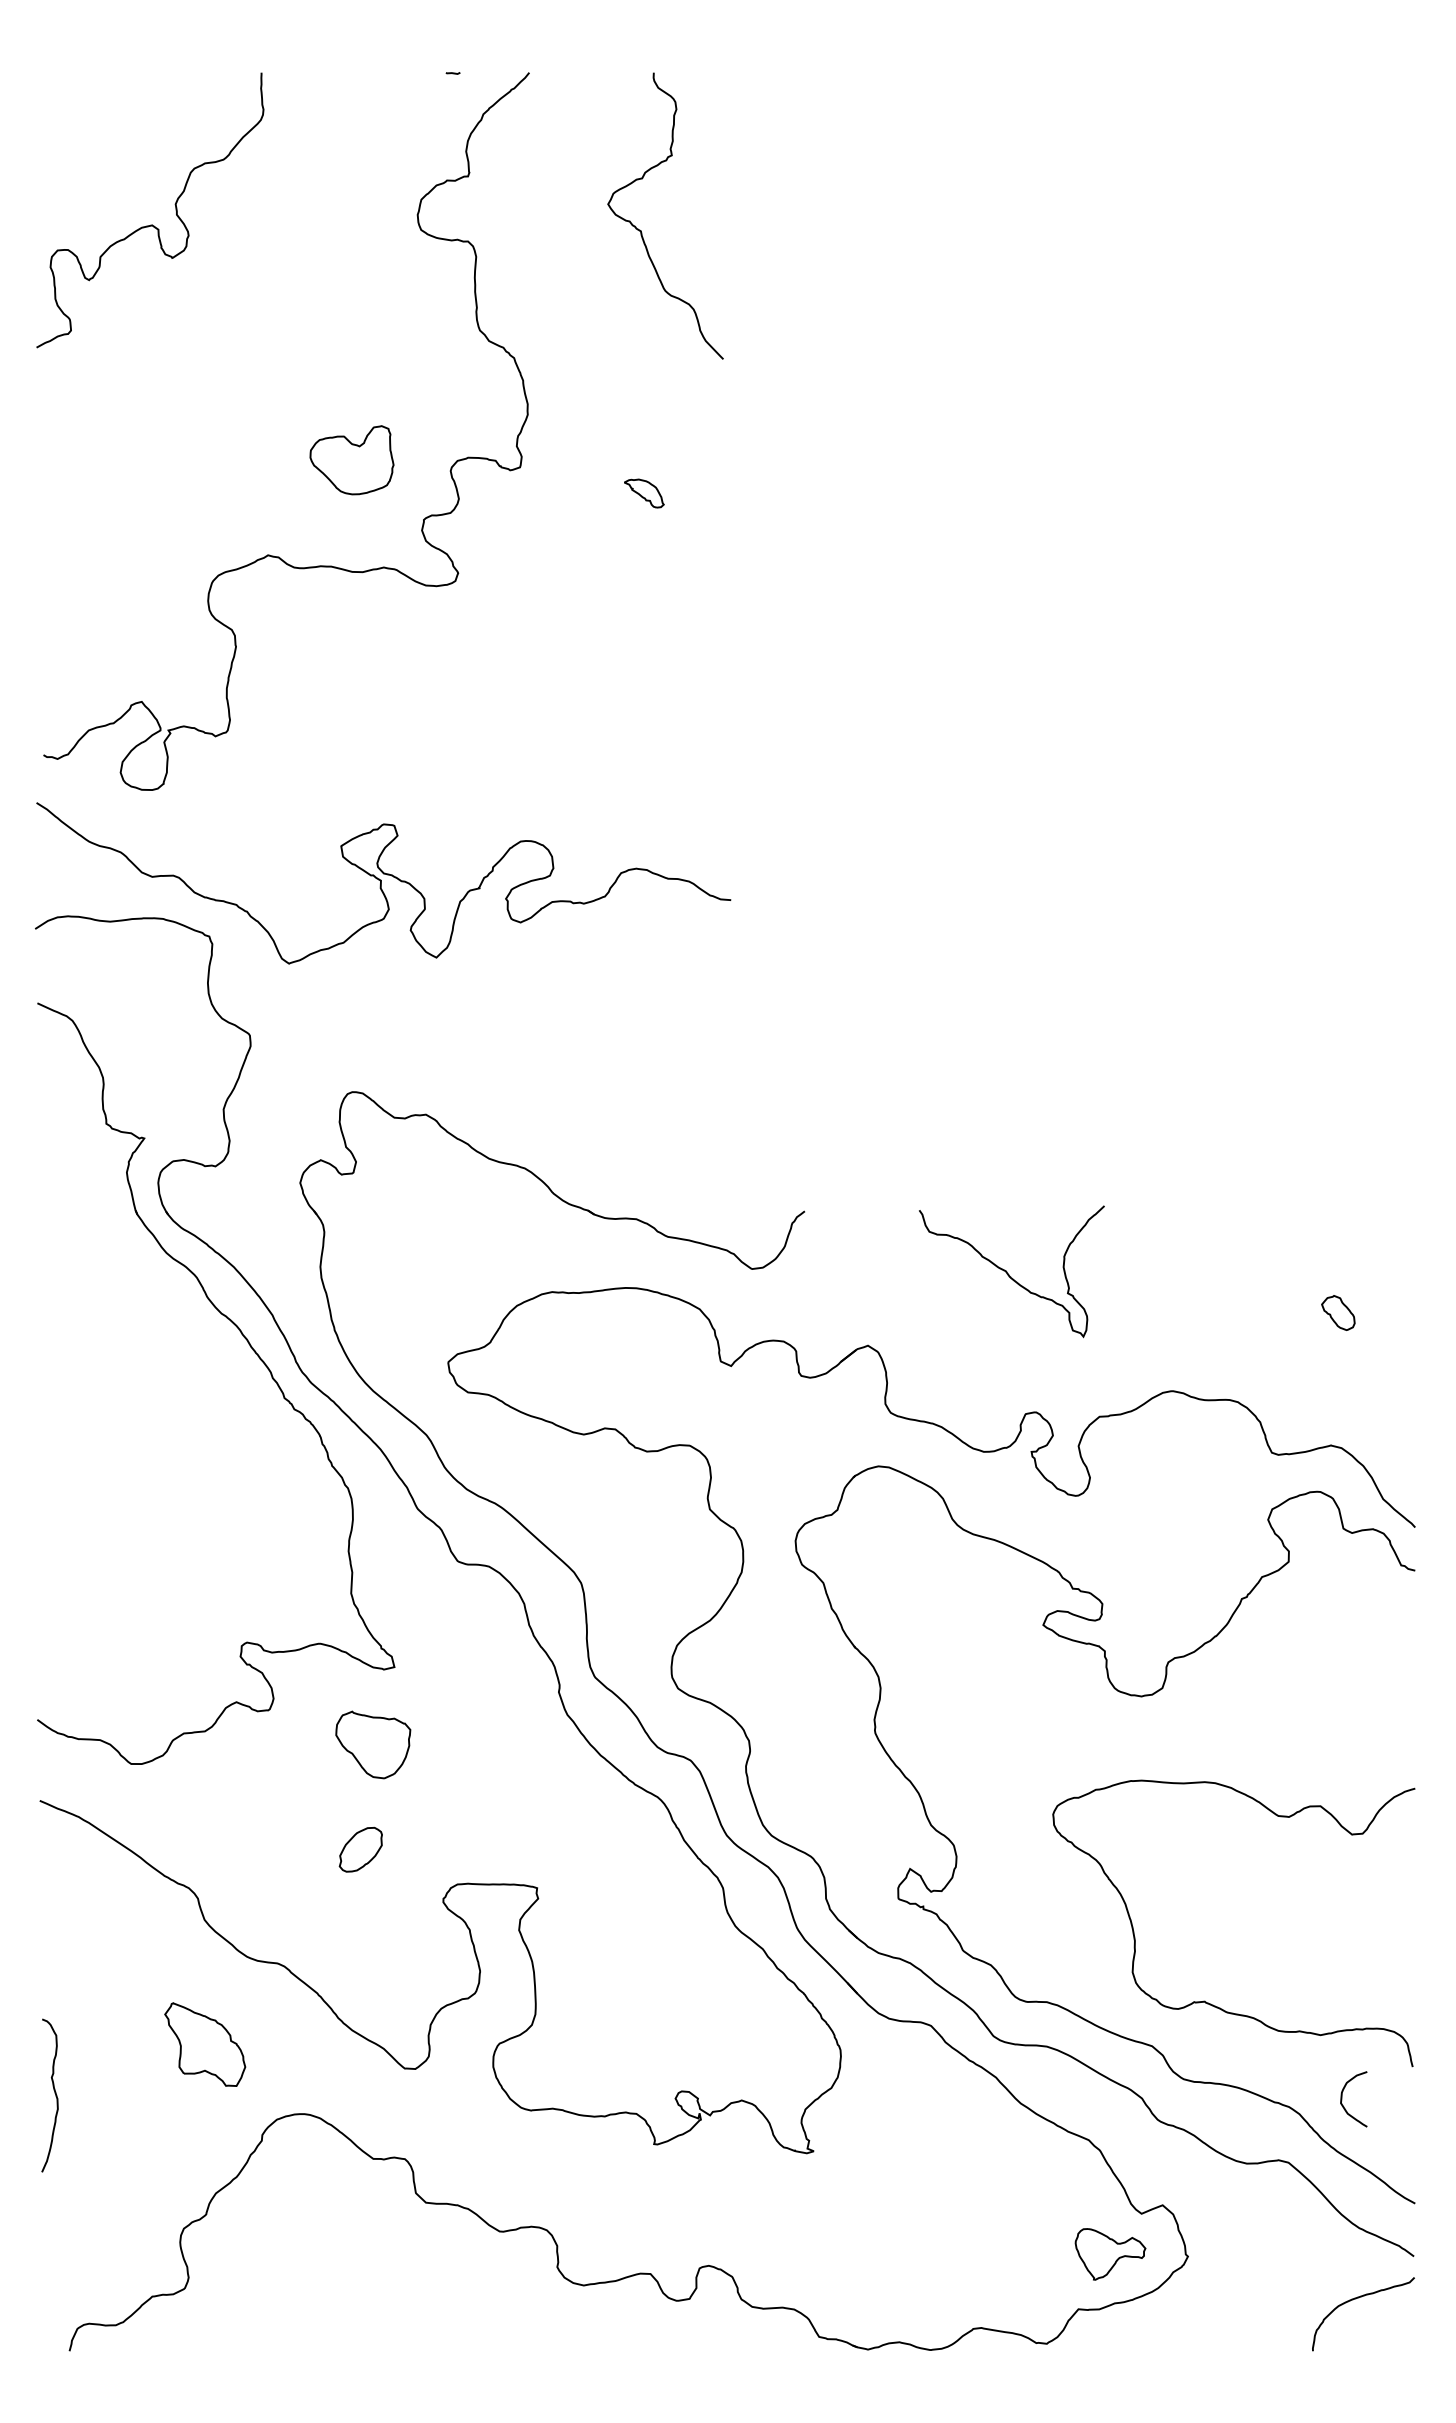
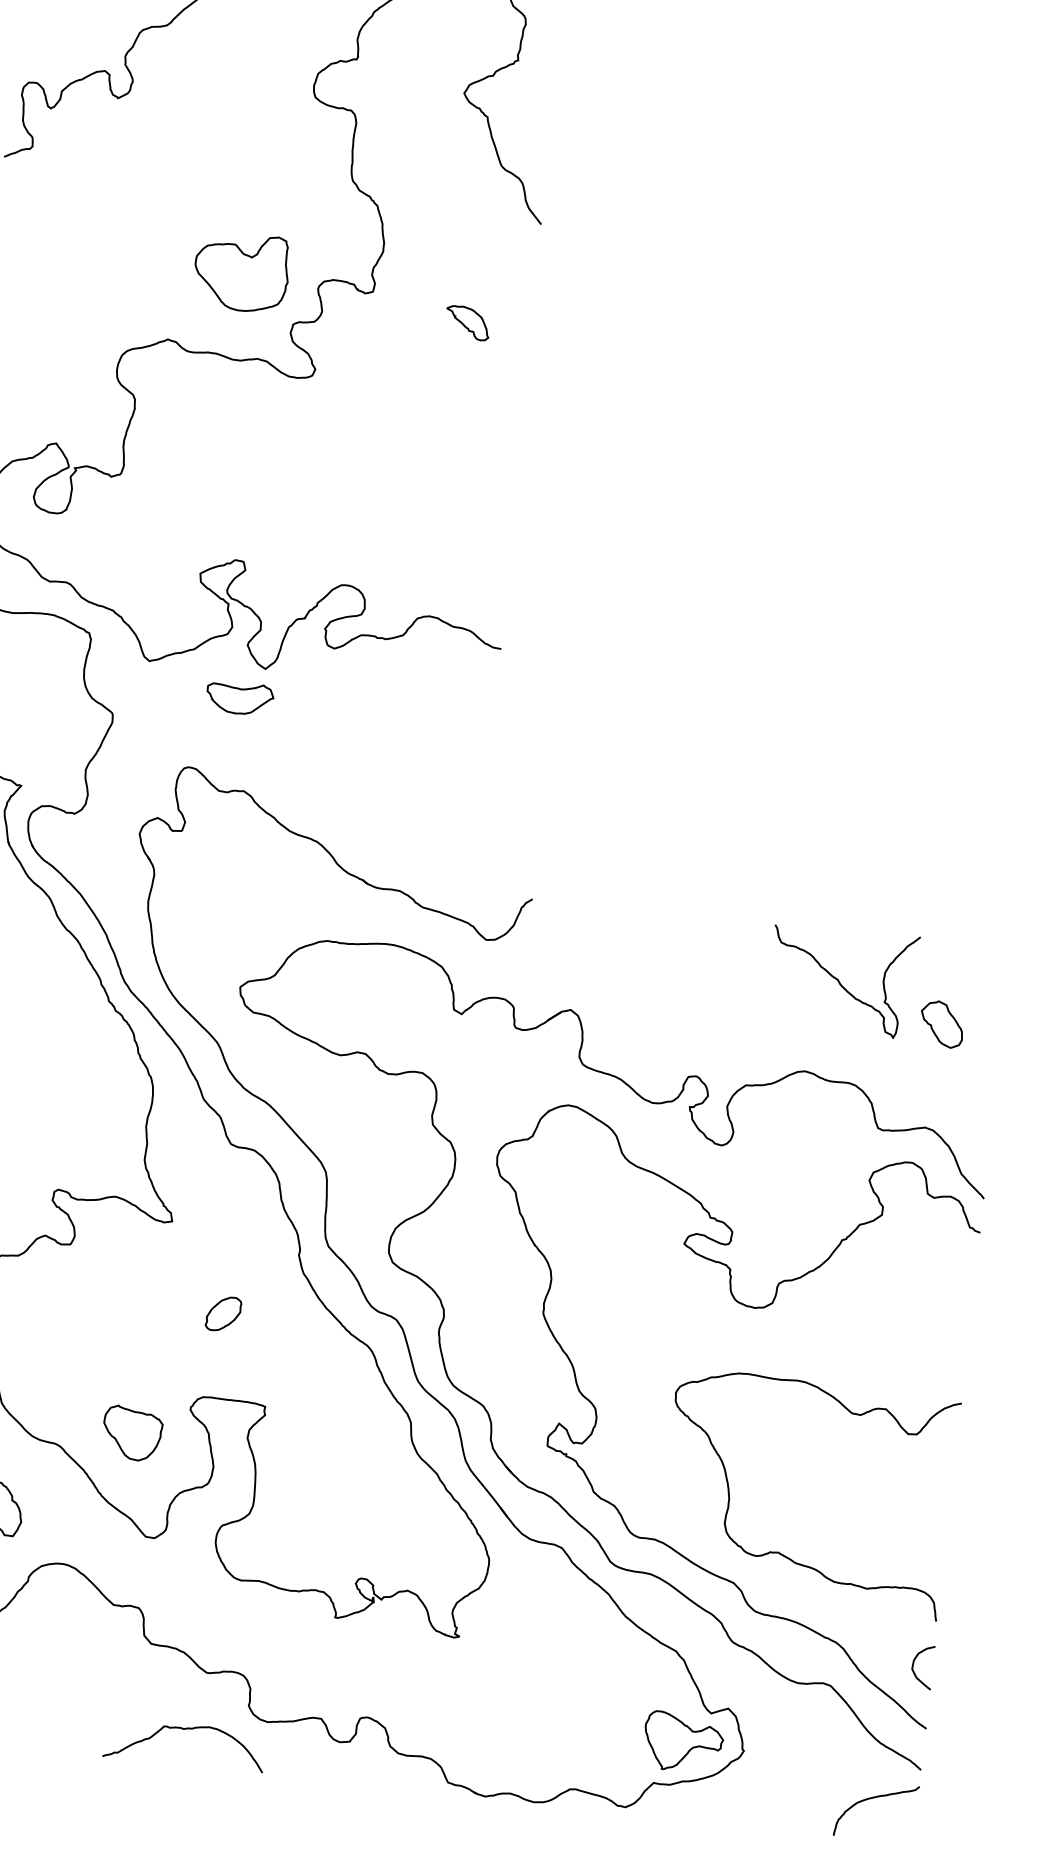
part: (351, 459) -> (241, 271), size x1.43
part: (644, 493) -> (468, 322), size x1.43
part: (408, 997) -> (240, 697), added
curve: (1008, 1273) -> (839, 981), moved
part: (1338, 1312) -> (942, 1023), size x1.67
part: (373, 1744) -> (132, 1433), moved
part: (360, 1849) -> (223, 1313), moved
curve: (1342, 2099) -> (913, 1666), moved
part: (1110, 2254) -> (683, 1742), size x1.43
curve: (480, 2306) -> (185, 1729), added

